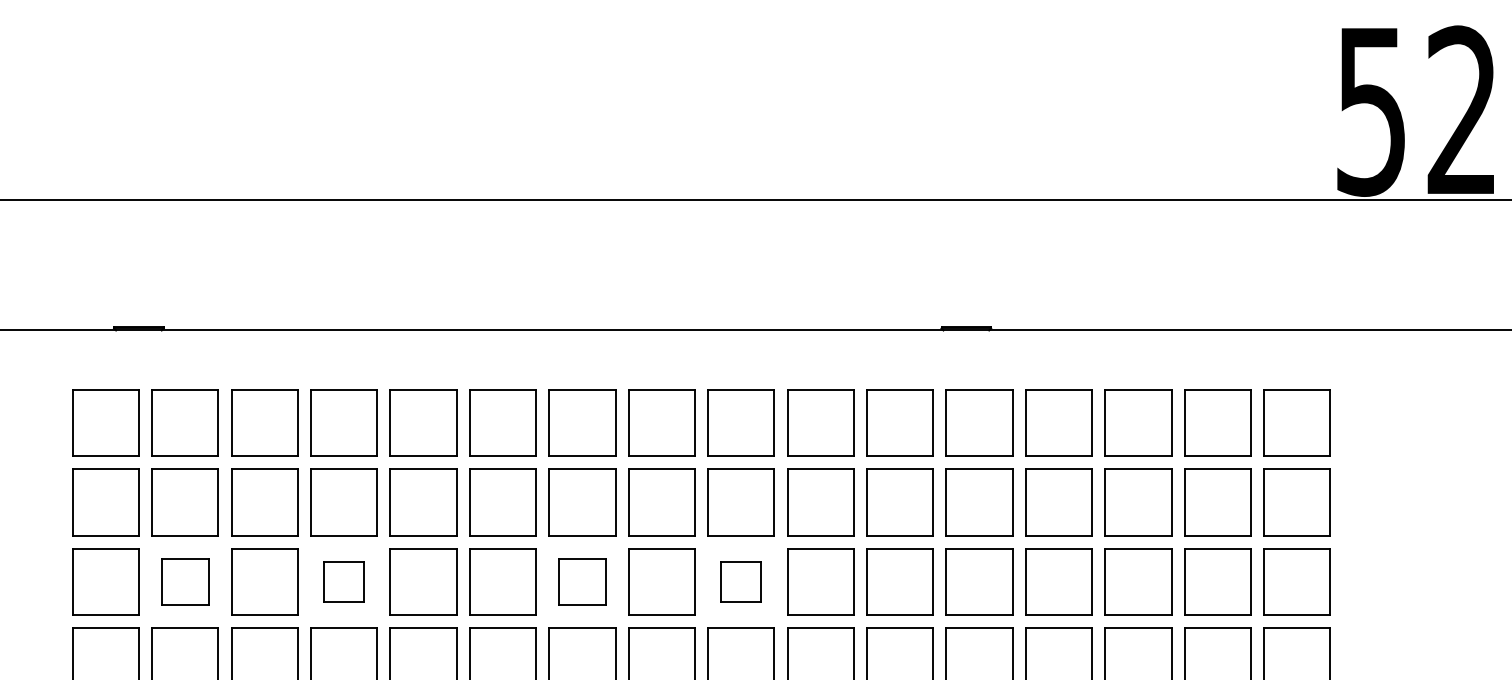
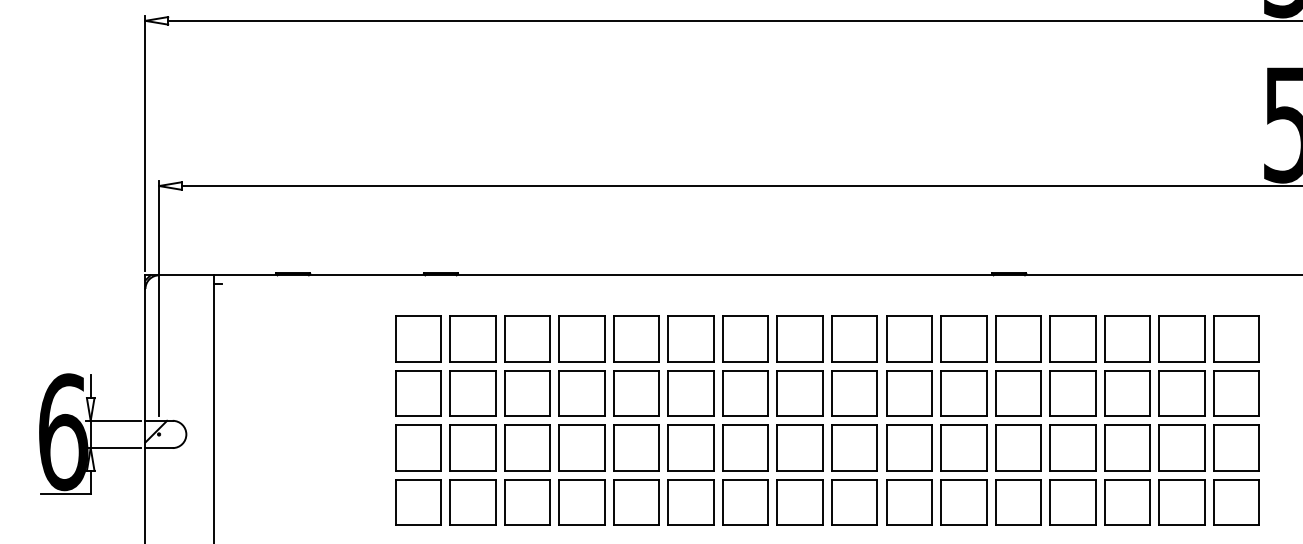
part: (184, 581) -> (472, 447), size x1.43
part: (343, 581) -> (581, 447), size x1.67
part: (582, 581) -> (745, 447), size x1.43
part: (740, 581) -> (854, 447), size x1.67

